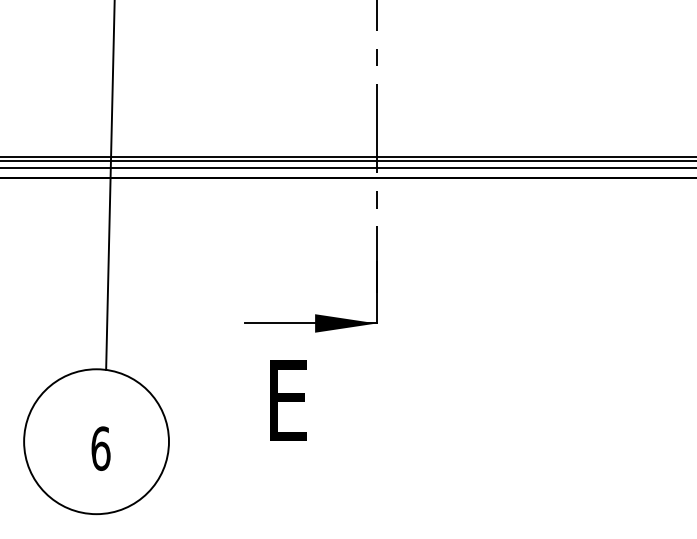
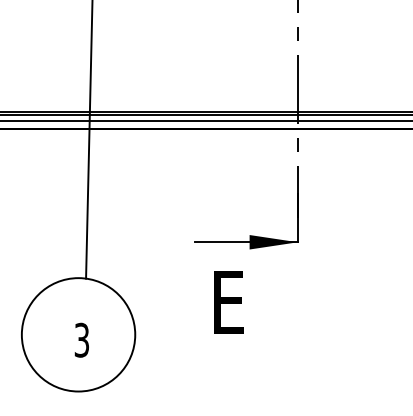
text: (100, 448) -> (81, 340), 6 -> 3

